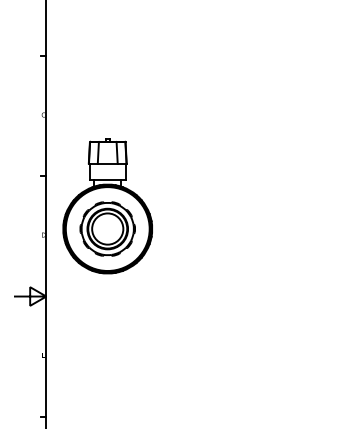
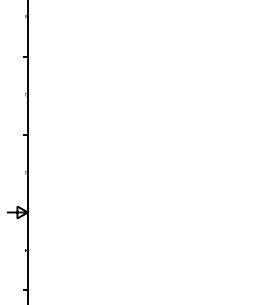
part: (107, 205) -> (67, 153), removed

